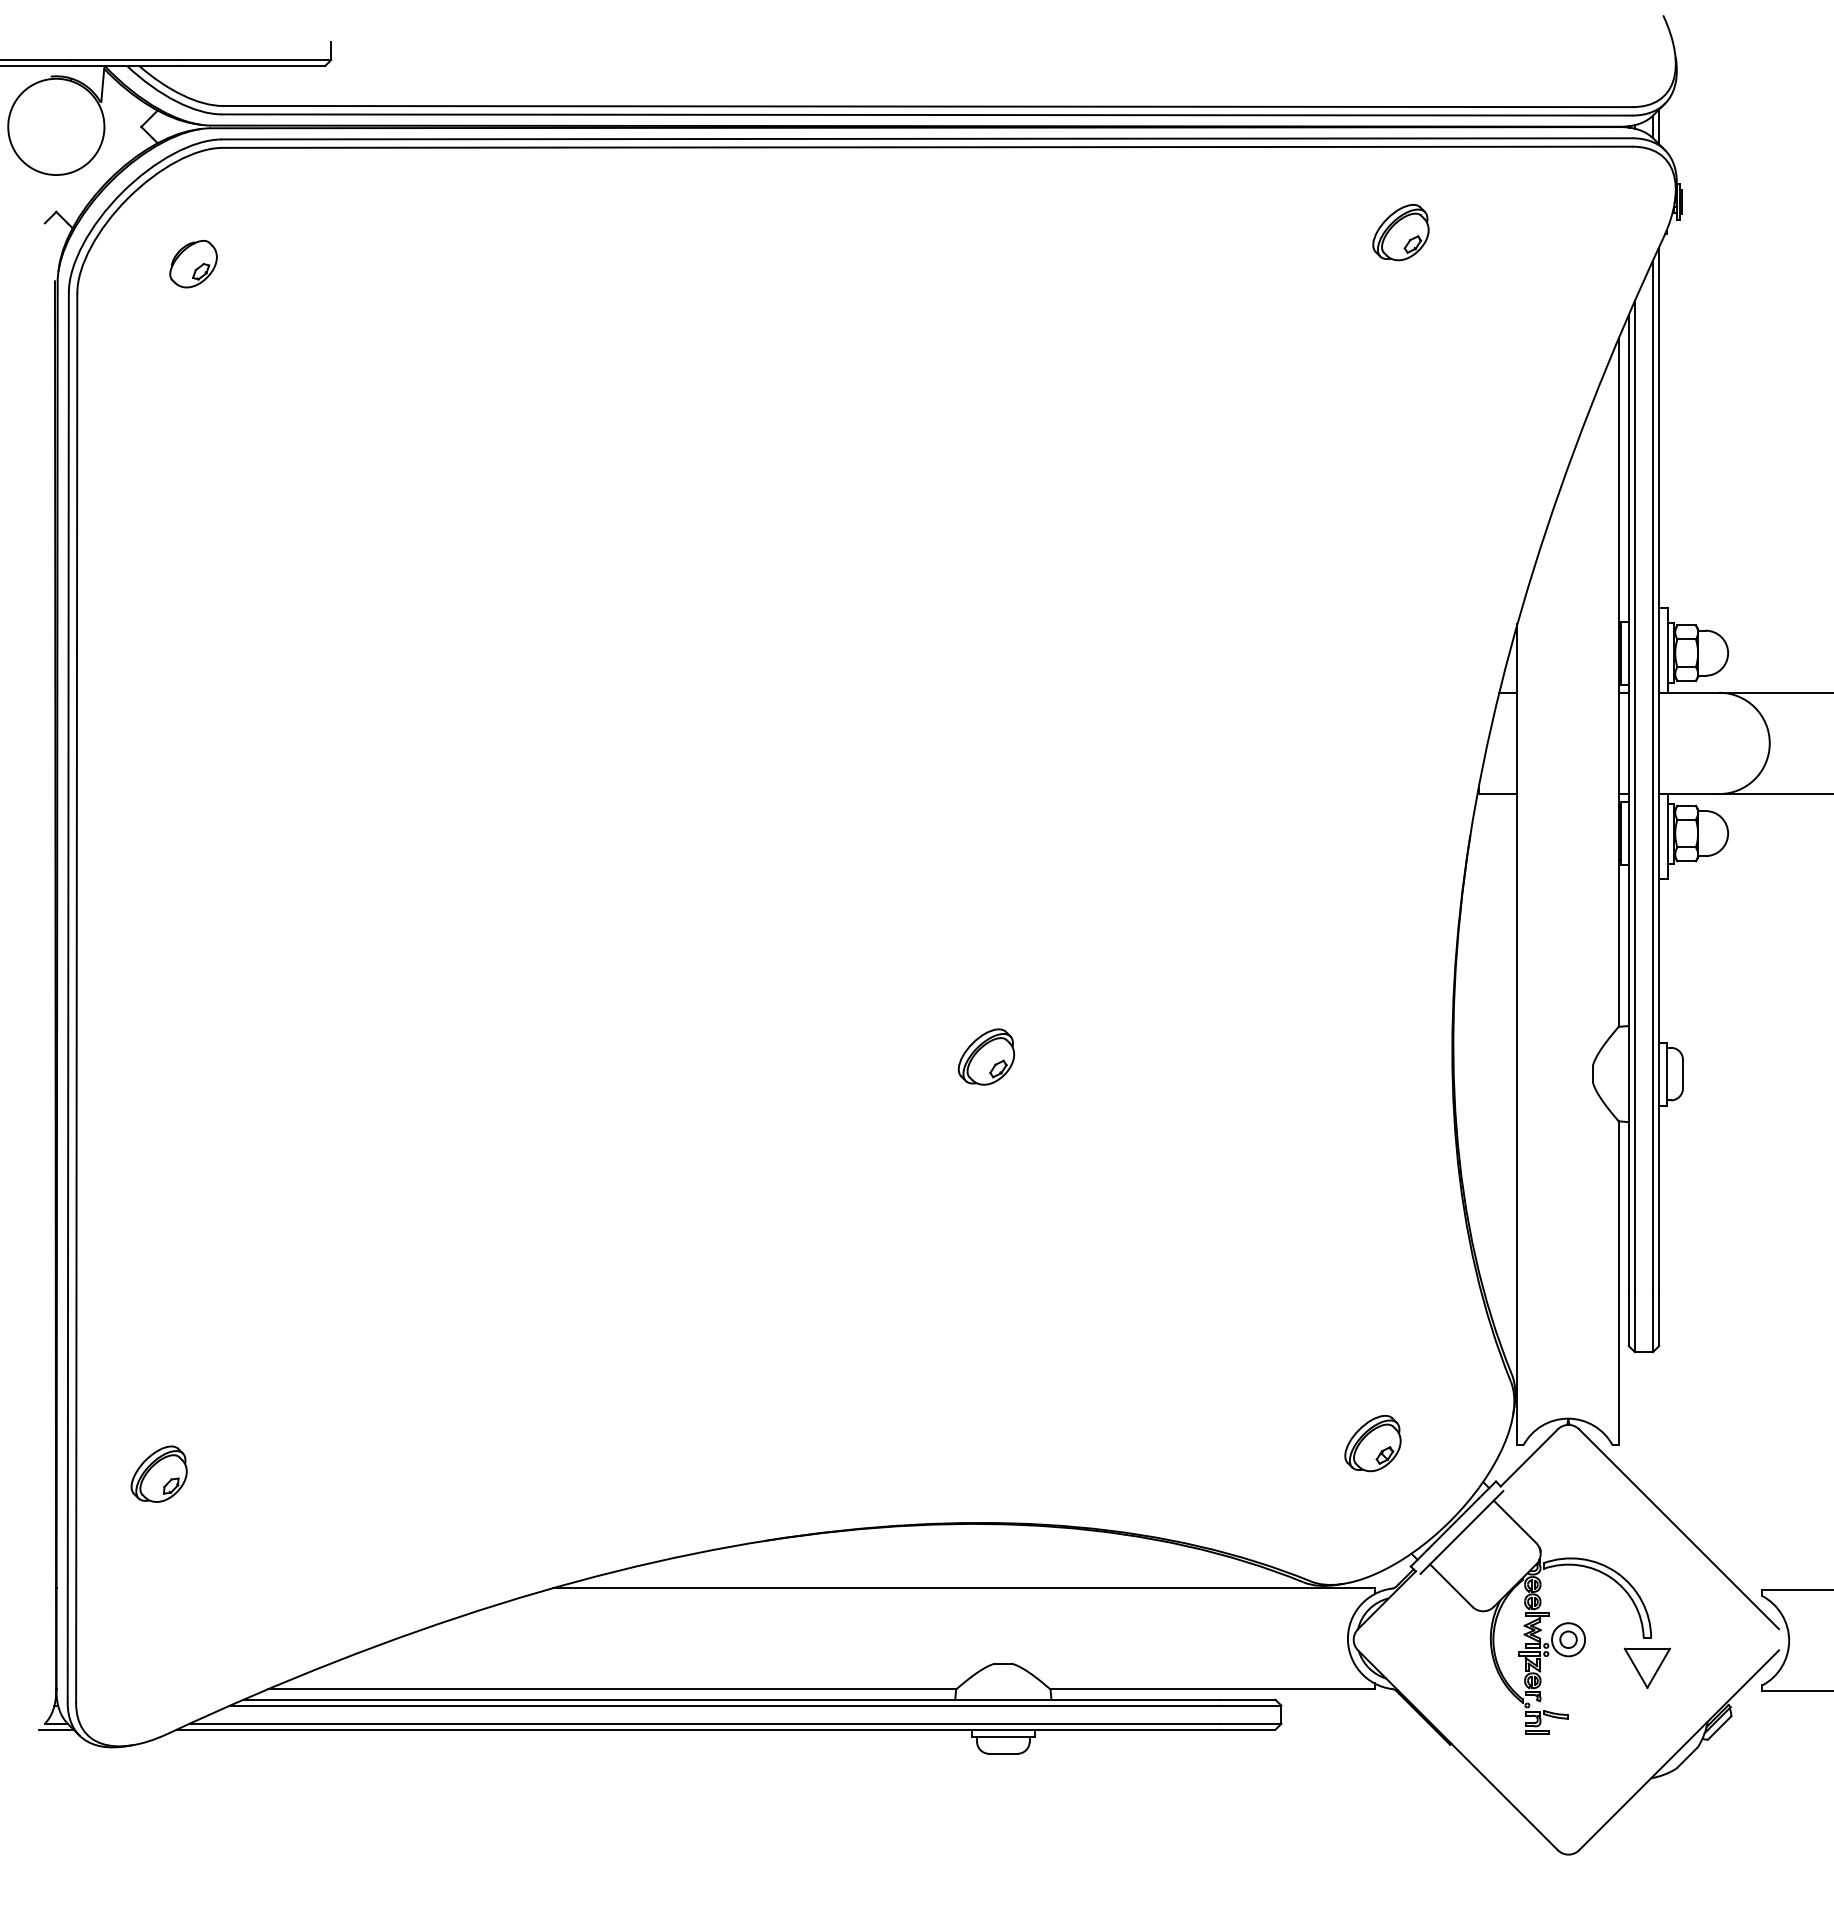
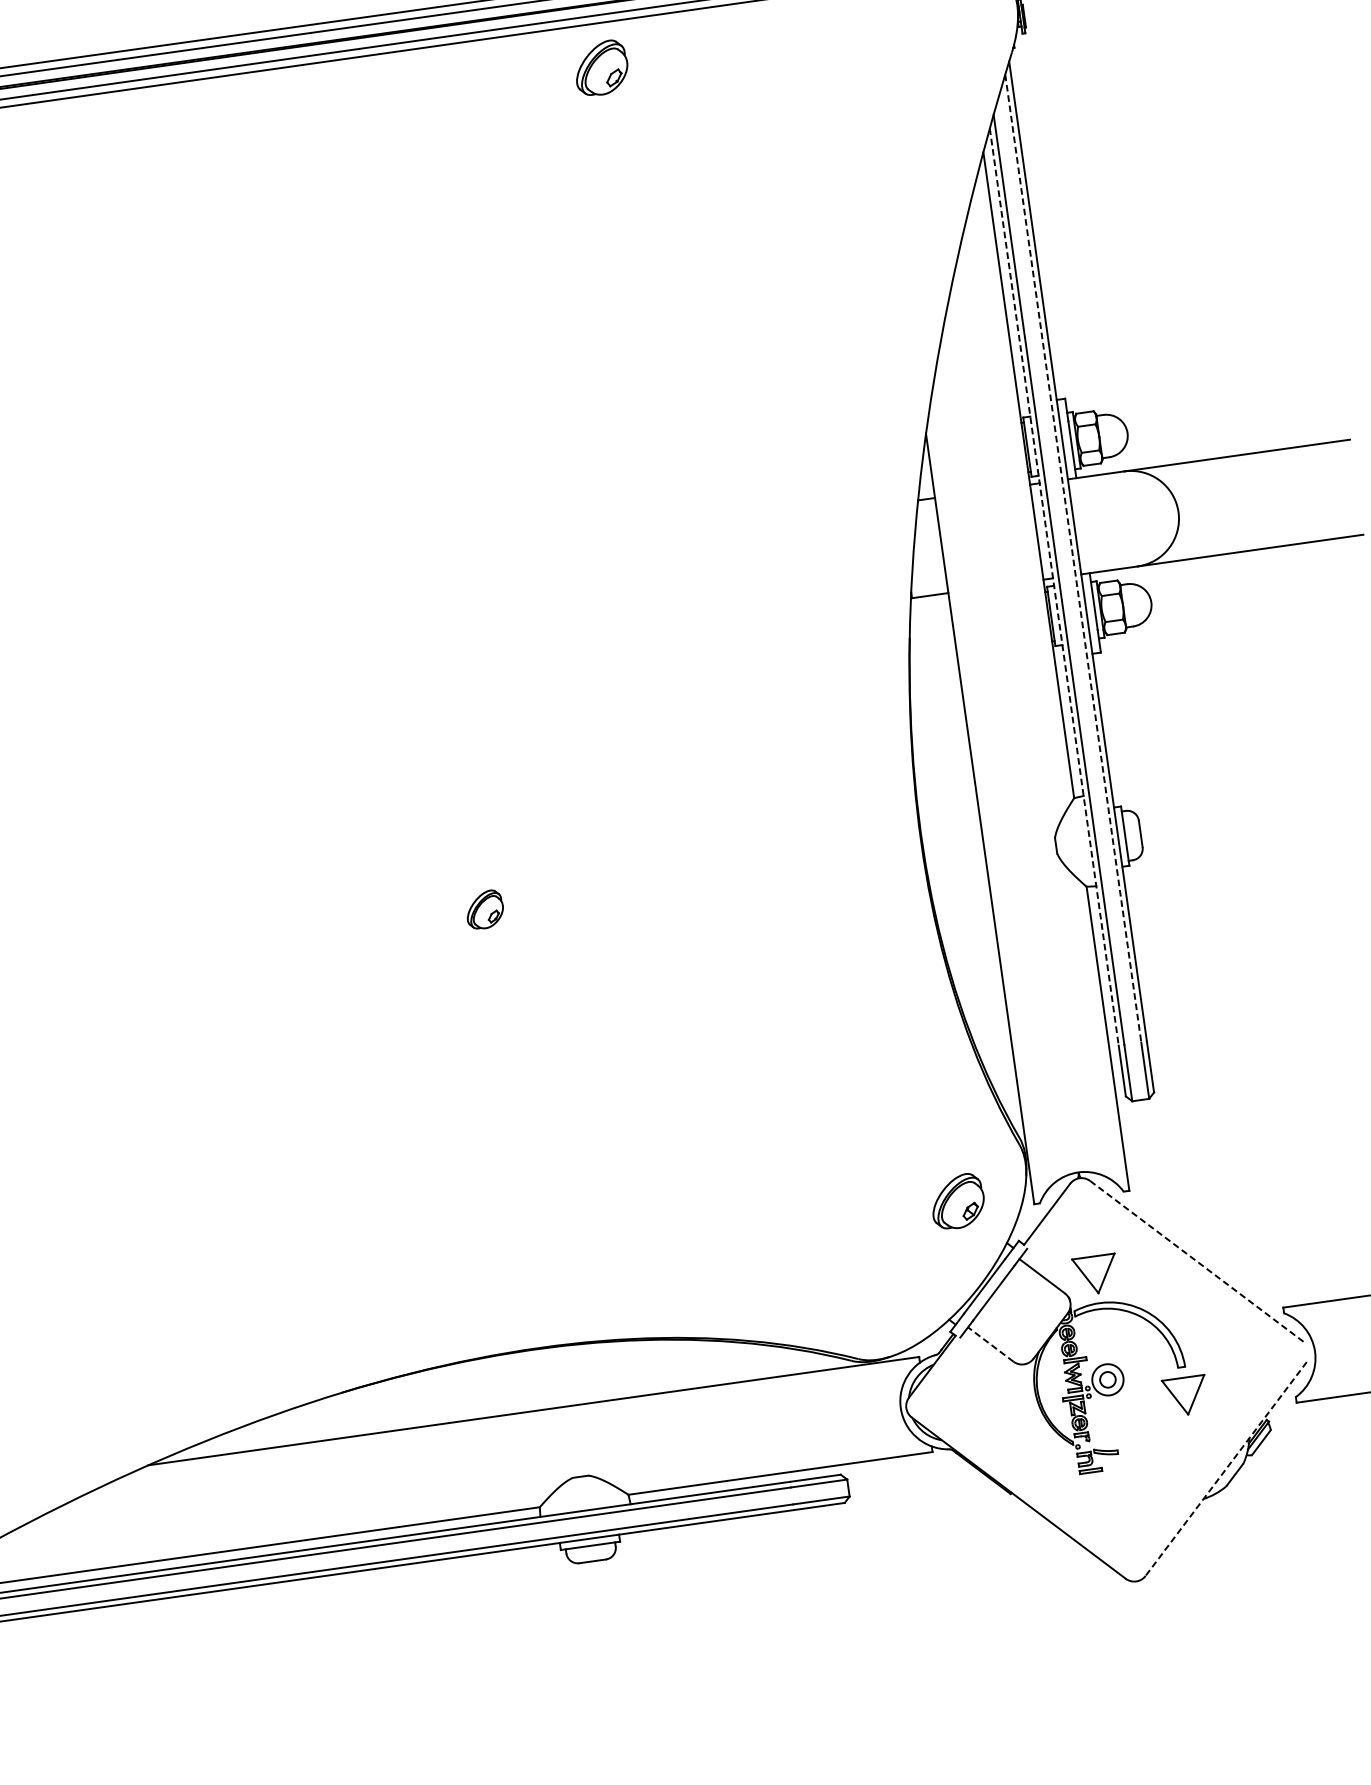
part: (1400, 232) -> (601, 68), moved
line: (1652, 776) -> (1072, 558), solid -> dashed
line: (1628, 803) -> (1053, 587), solid -> dashed
part: (986, 1056) -> (484, 909), size x0.7
part: (1372, 1443) -> (957, 1201), moved
part: (1570, 1527) -> (1094, 1274), added
line: (1679, 1529) -> (1197, 1261), solid -> dashed
line: (1450, 1585) -> (990, 1344), solid -> dashed
line: (1678, 1750) -> (1225, 1469), solid -> dashed

